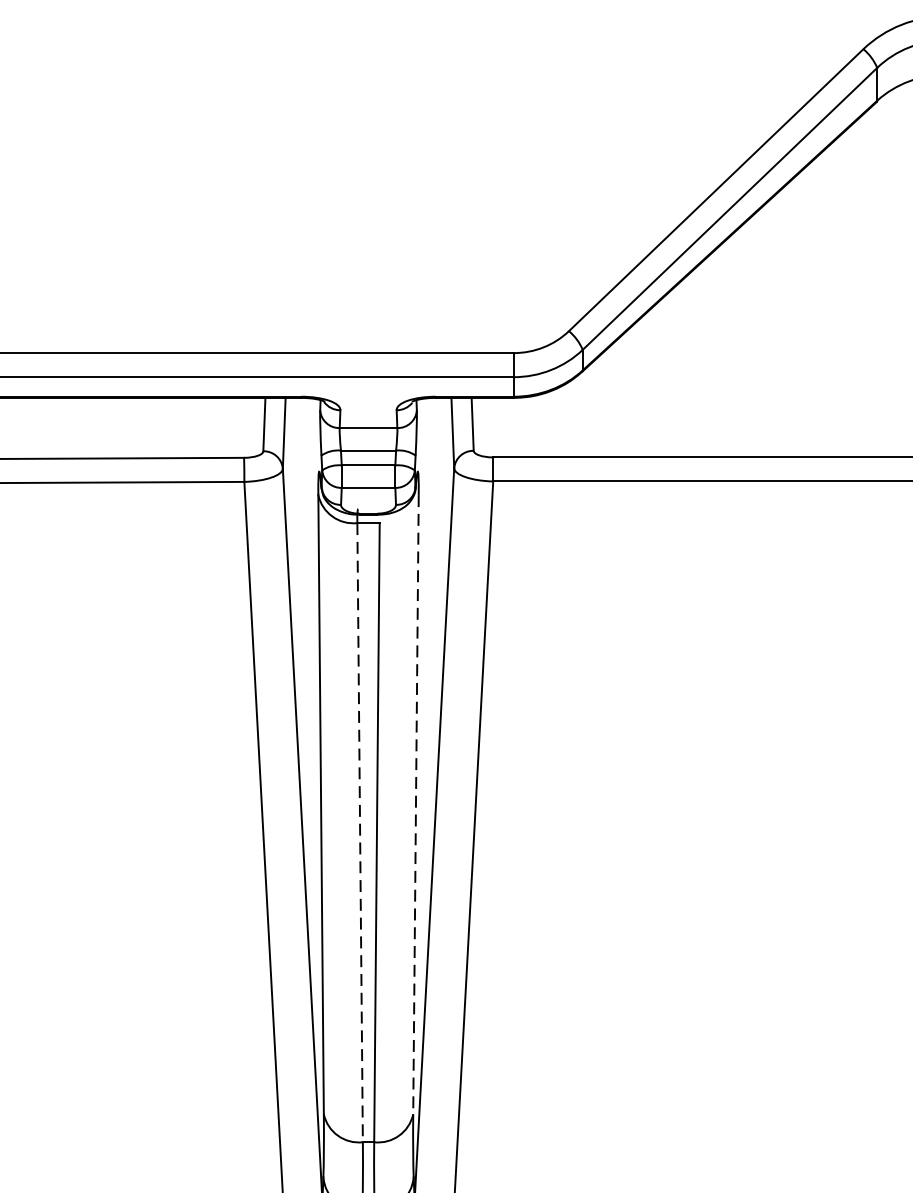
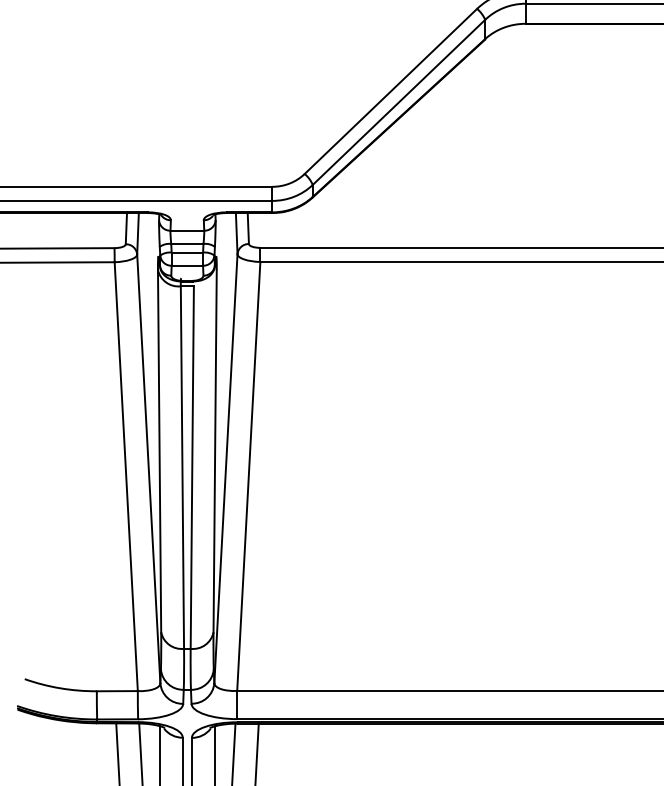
line: (416, 805) -> (215, 451), dashed -> solid
line: (360, 834) -> (182, 468), dashed -> solid

